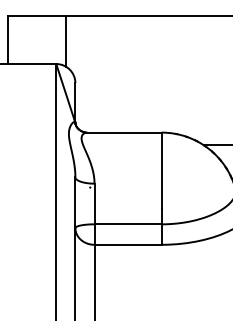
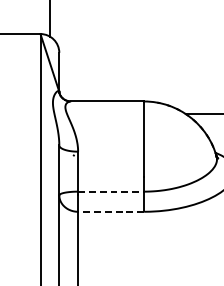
line: (128, 224) -> (111, 191), solid -> dashed
line: (128, 244) -> (111, 211), solid -> dashed

